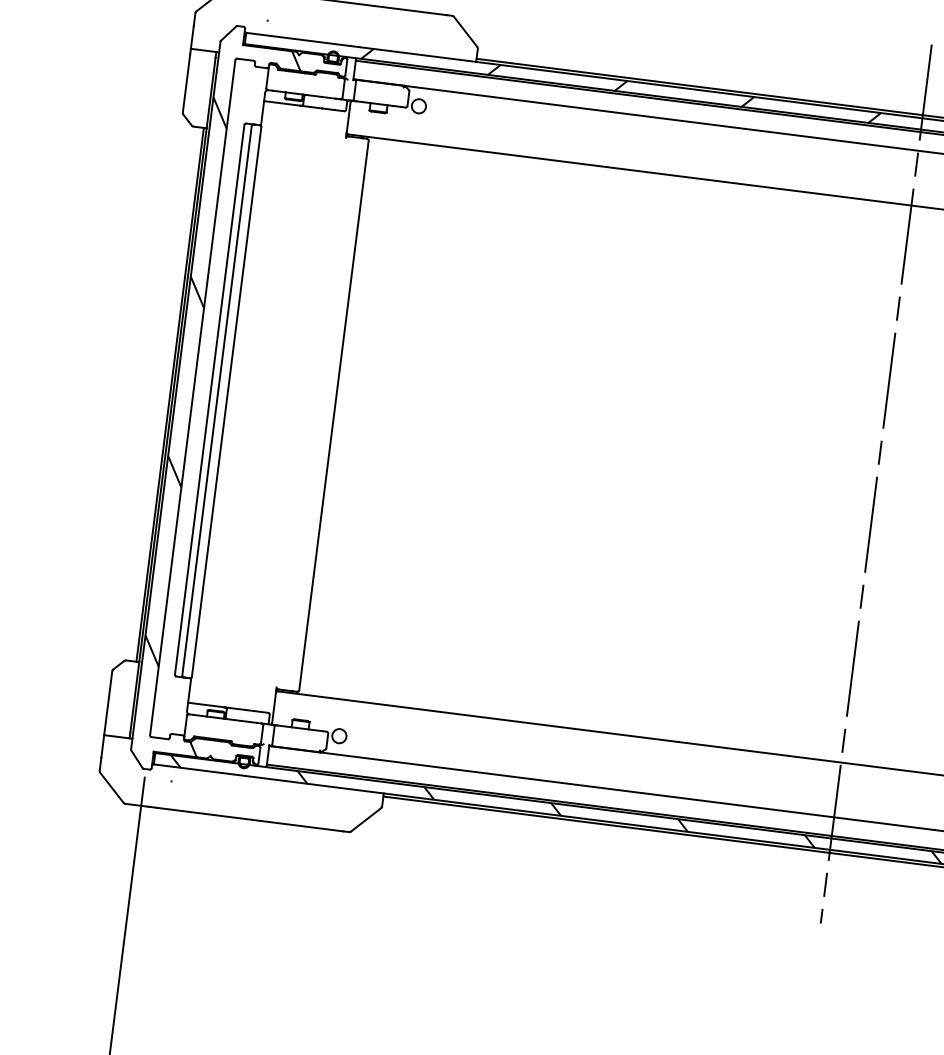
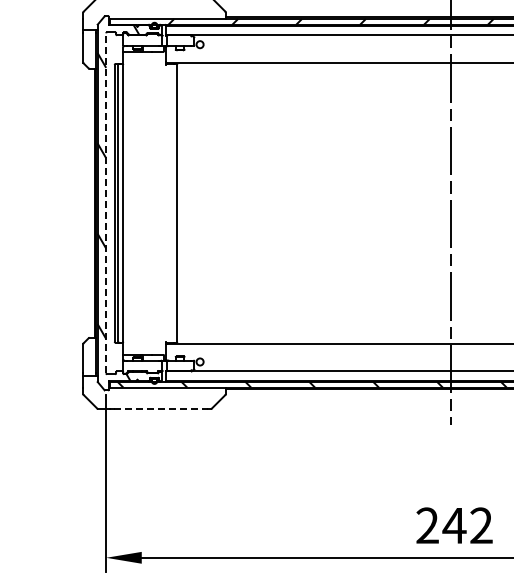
line: (193, 396) -> (106, 202), solid -> dashed
line: (251, 818) -> (161, 408), solid -> dashed

